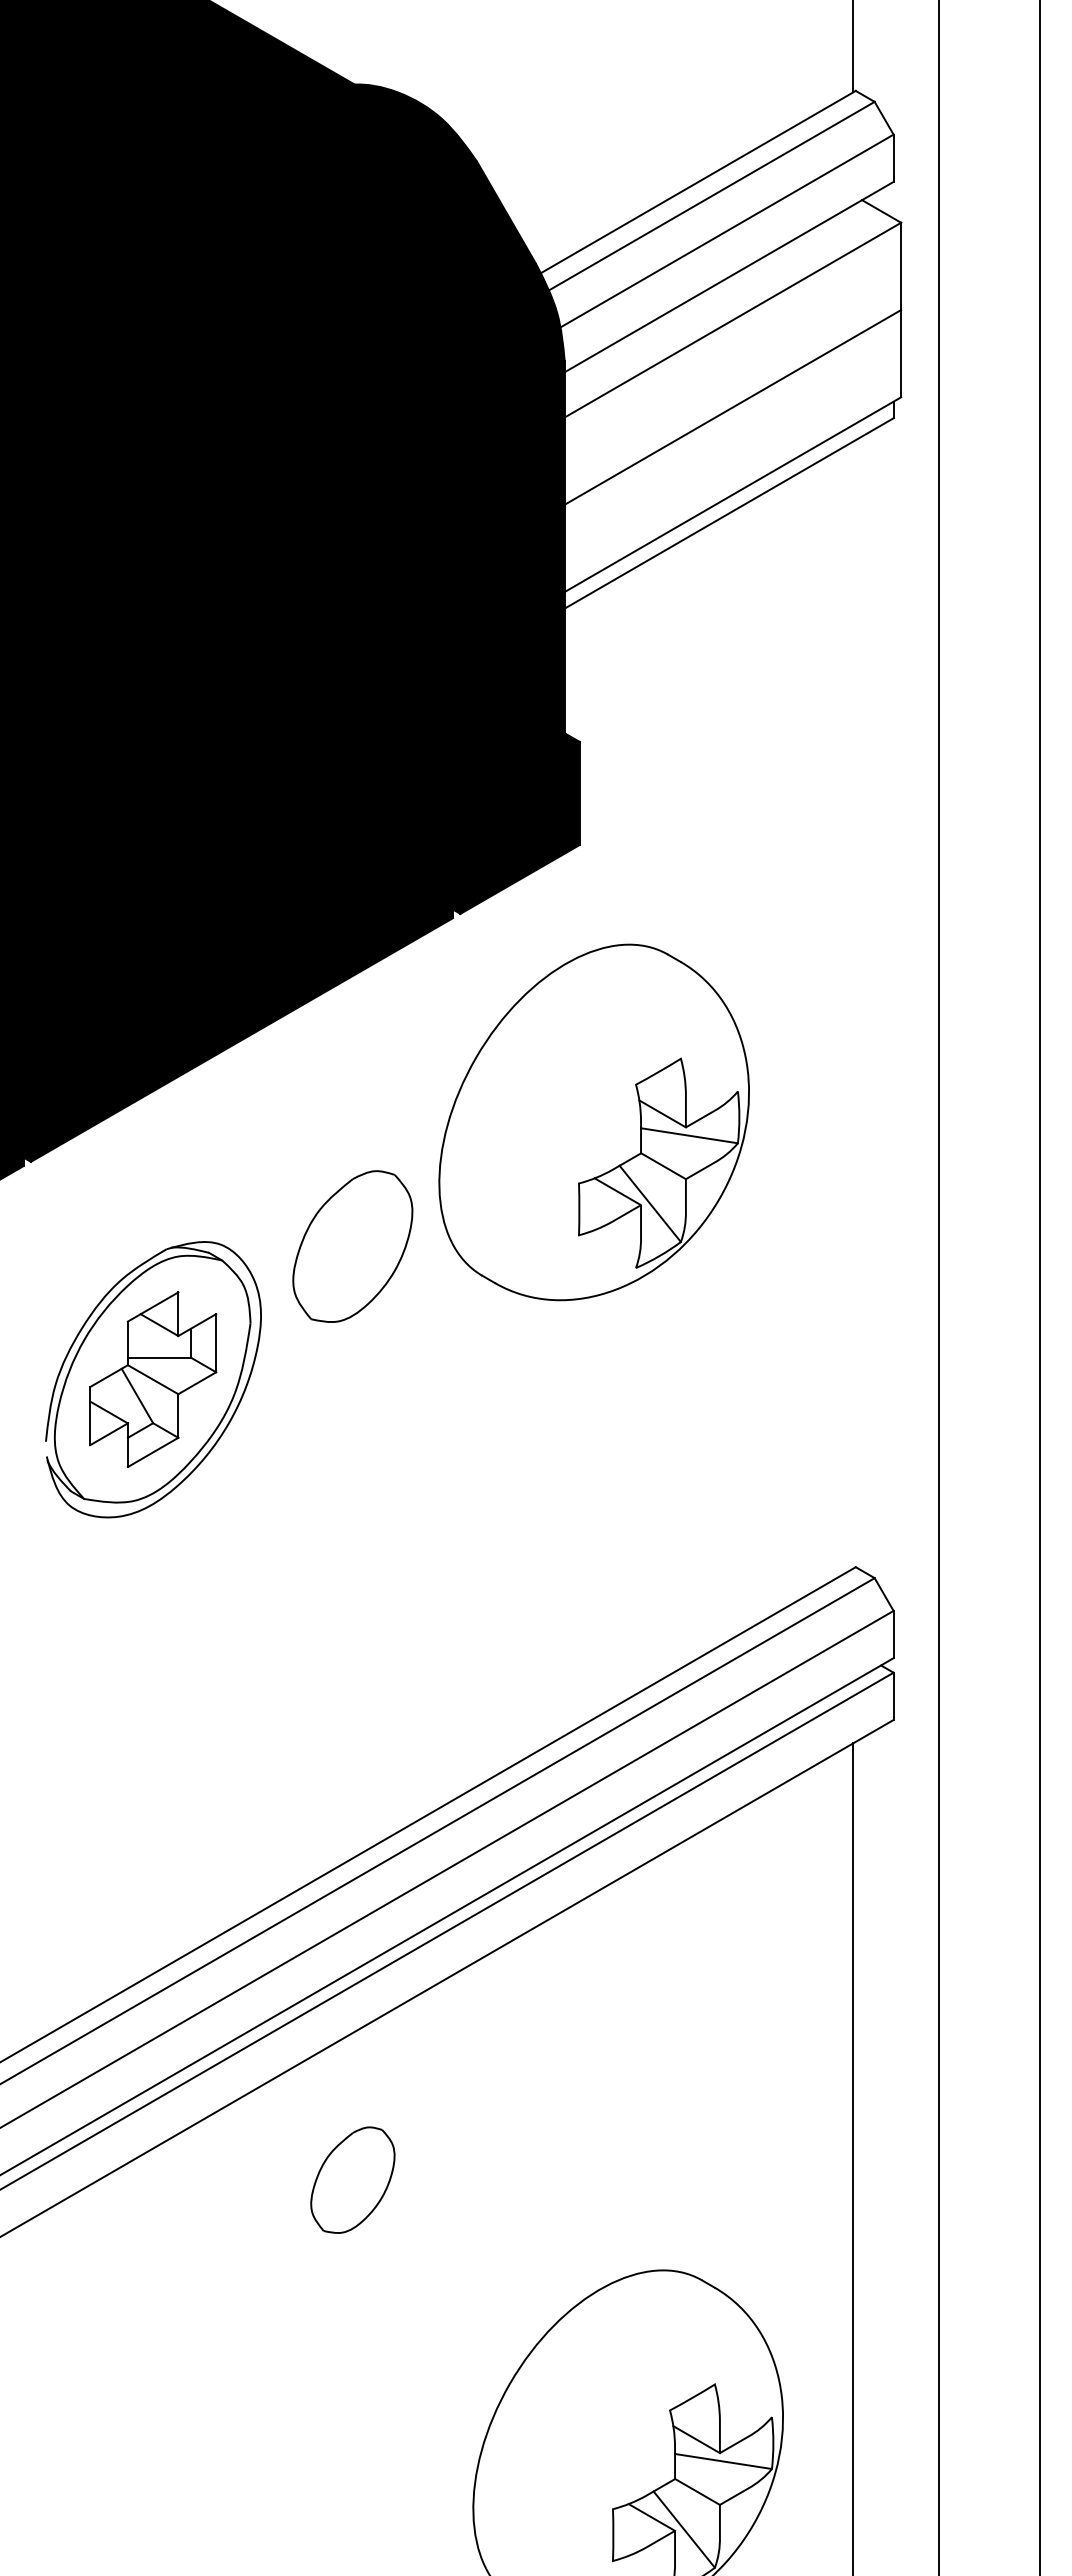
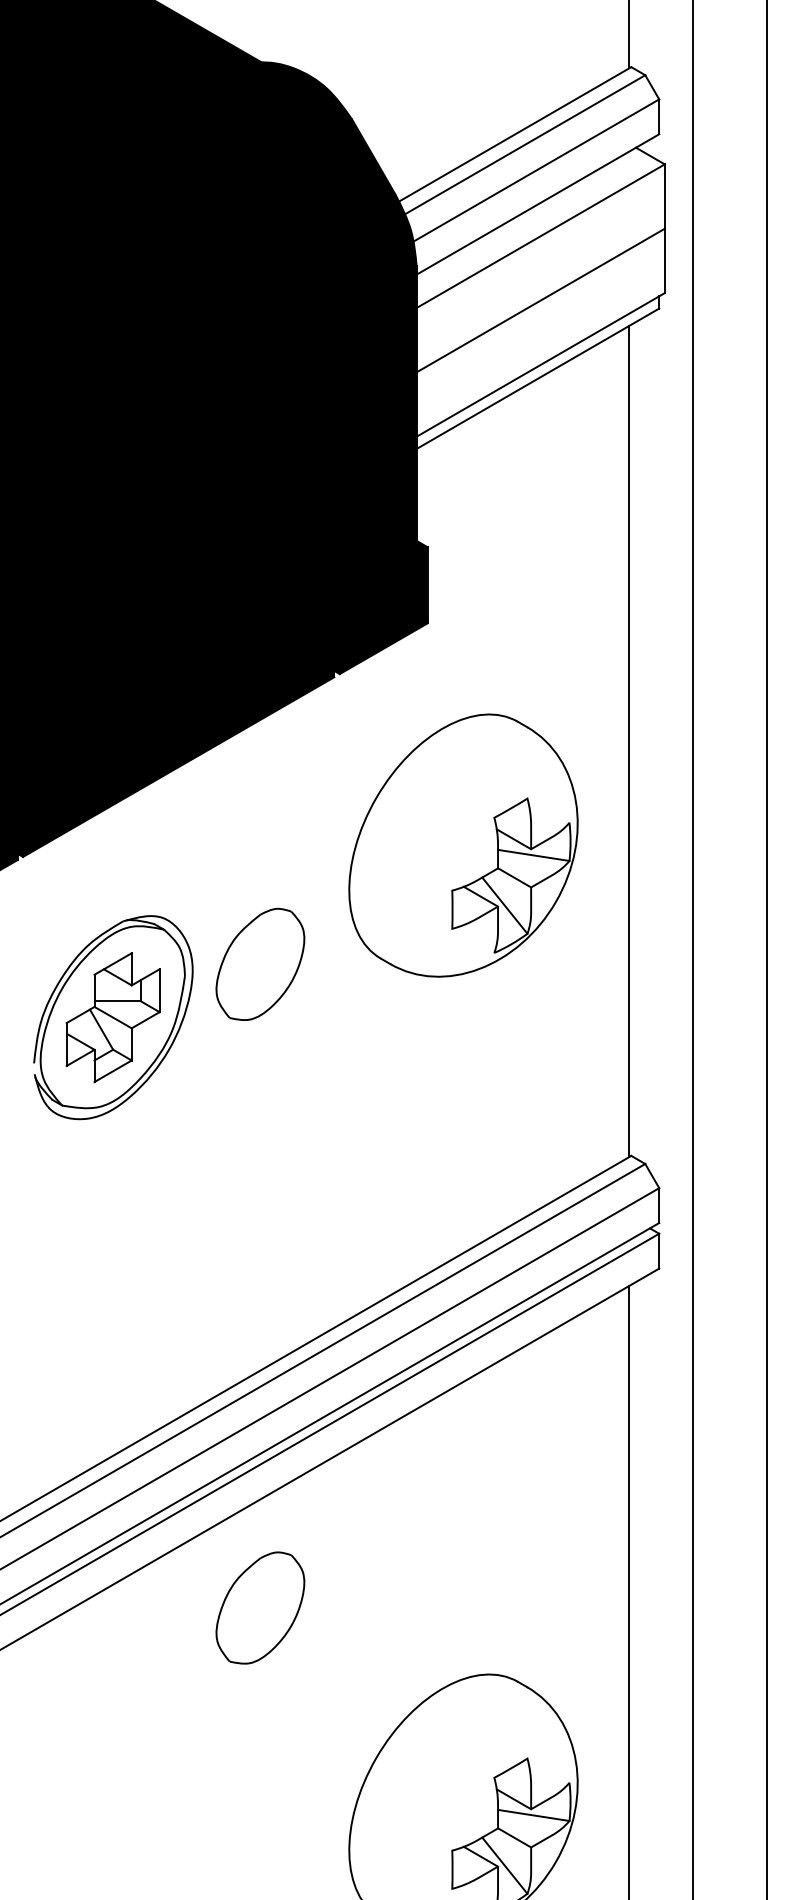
line: (853, 1004) -> (629, 740), added
part: (593, 1122) -> (462, 845), moved
part: (352, 1246) -> (260, 964), moved
part: (352, 2179) -> (260, 1607), size x1.43

